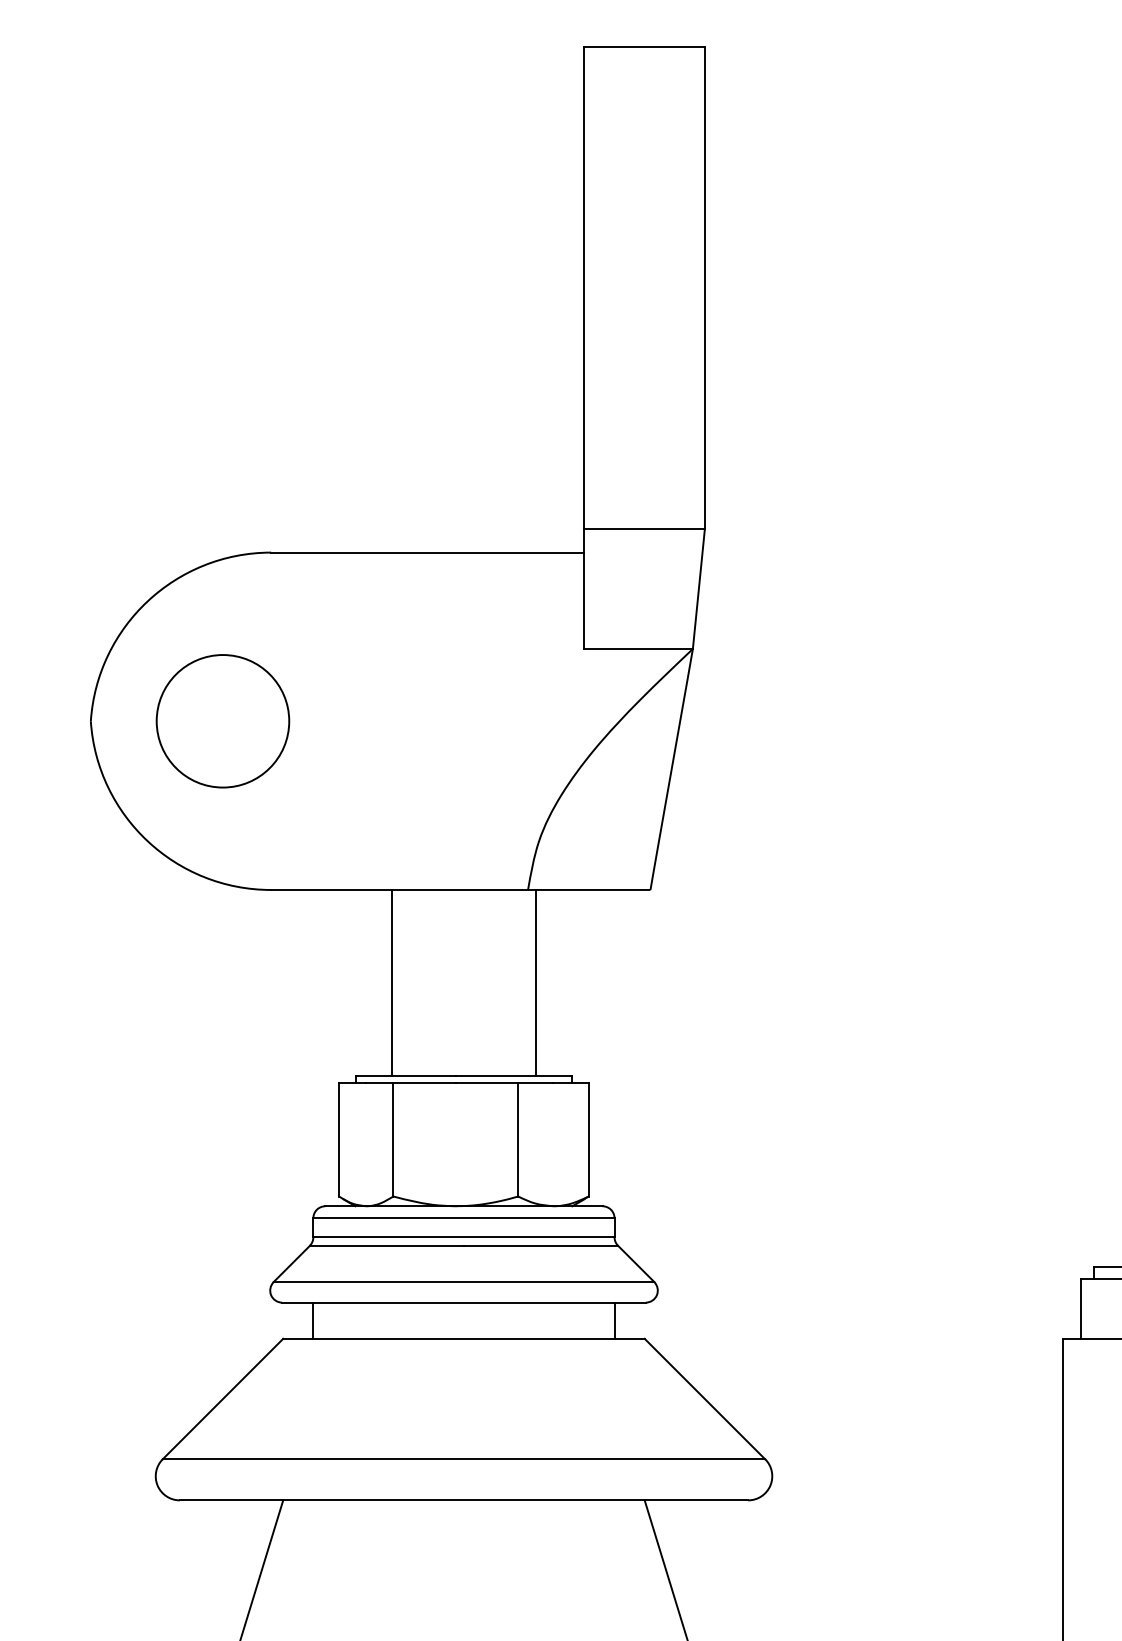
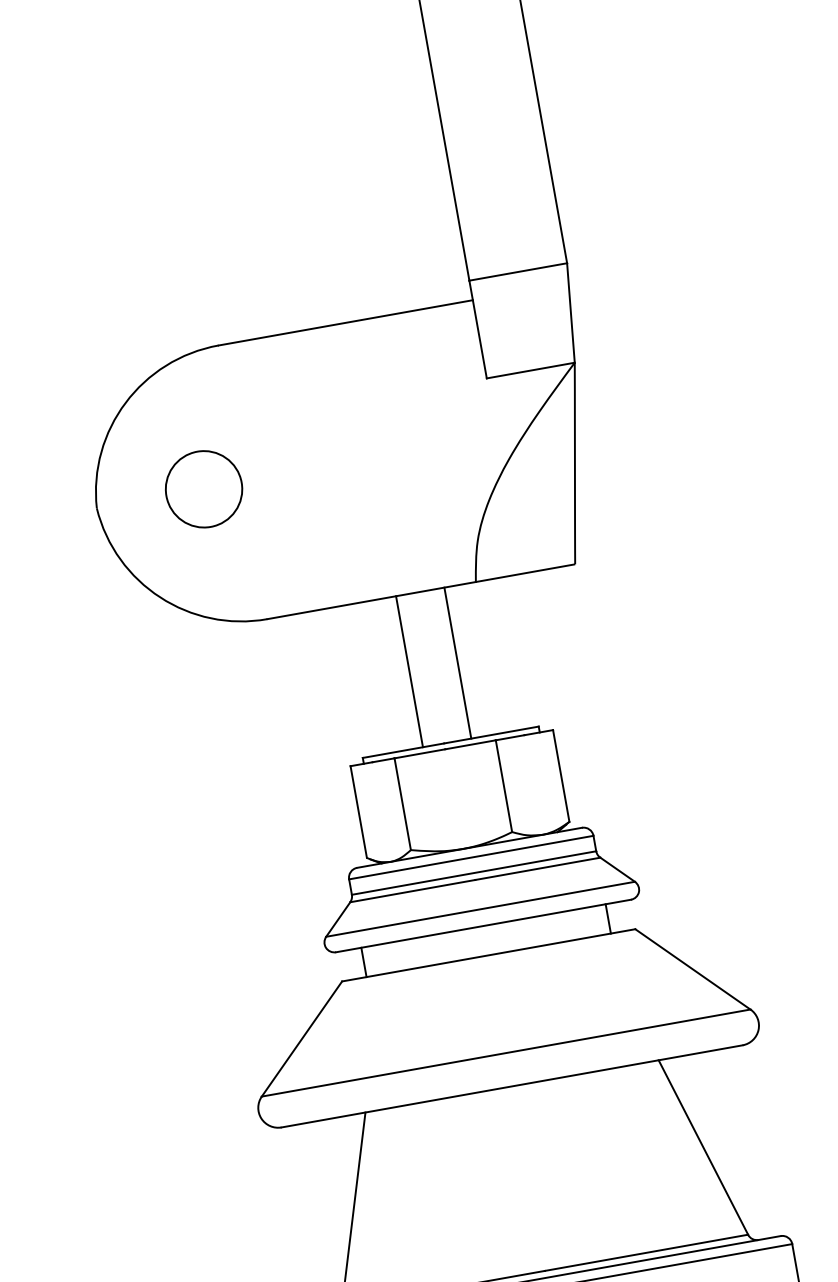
circle: (222, 721) -> (203, 489), size x0.7
line: (391, 982) -> (409, 671), moved
line: (536, 982) -> (457, 662), moved

